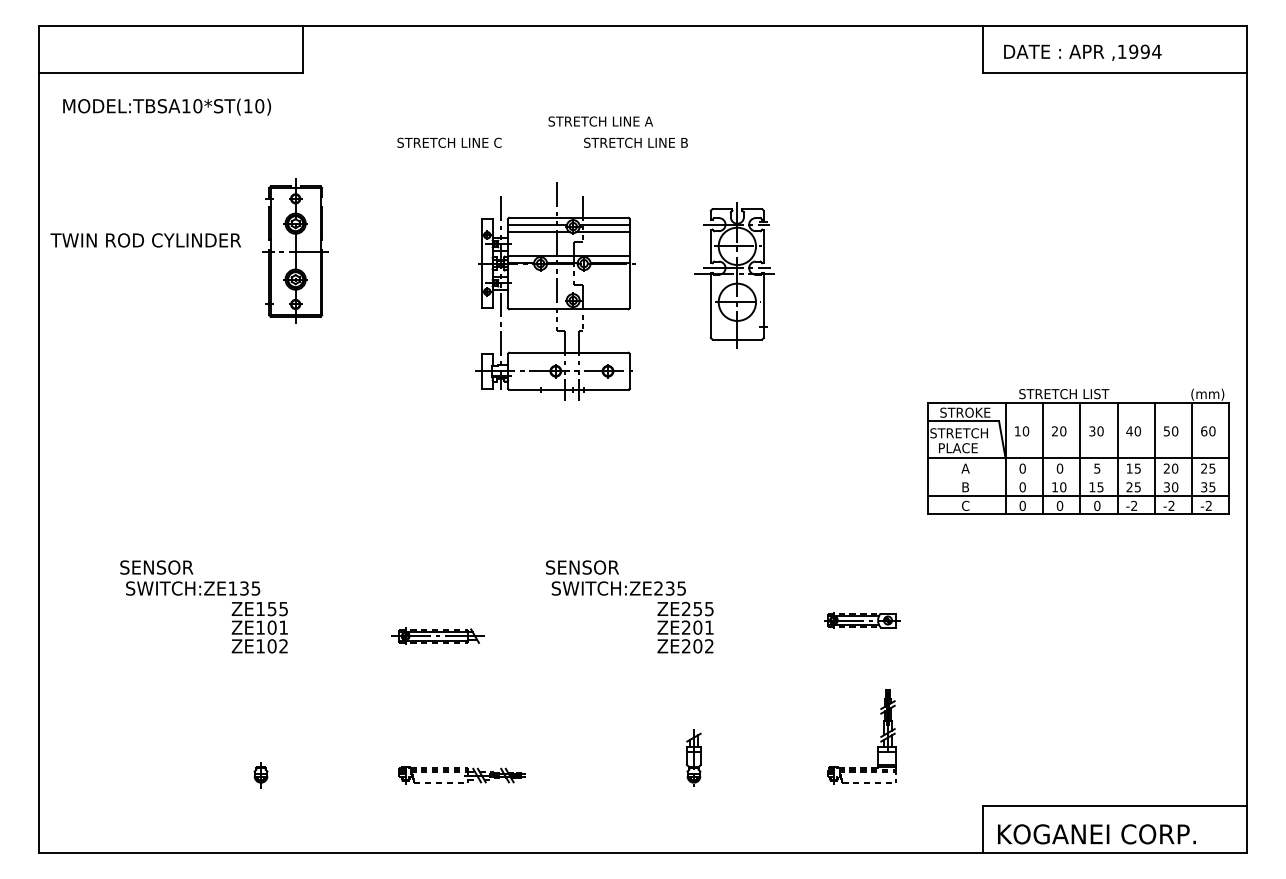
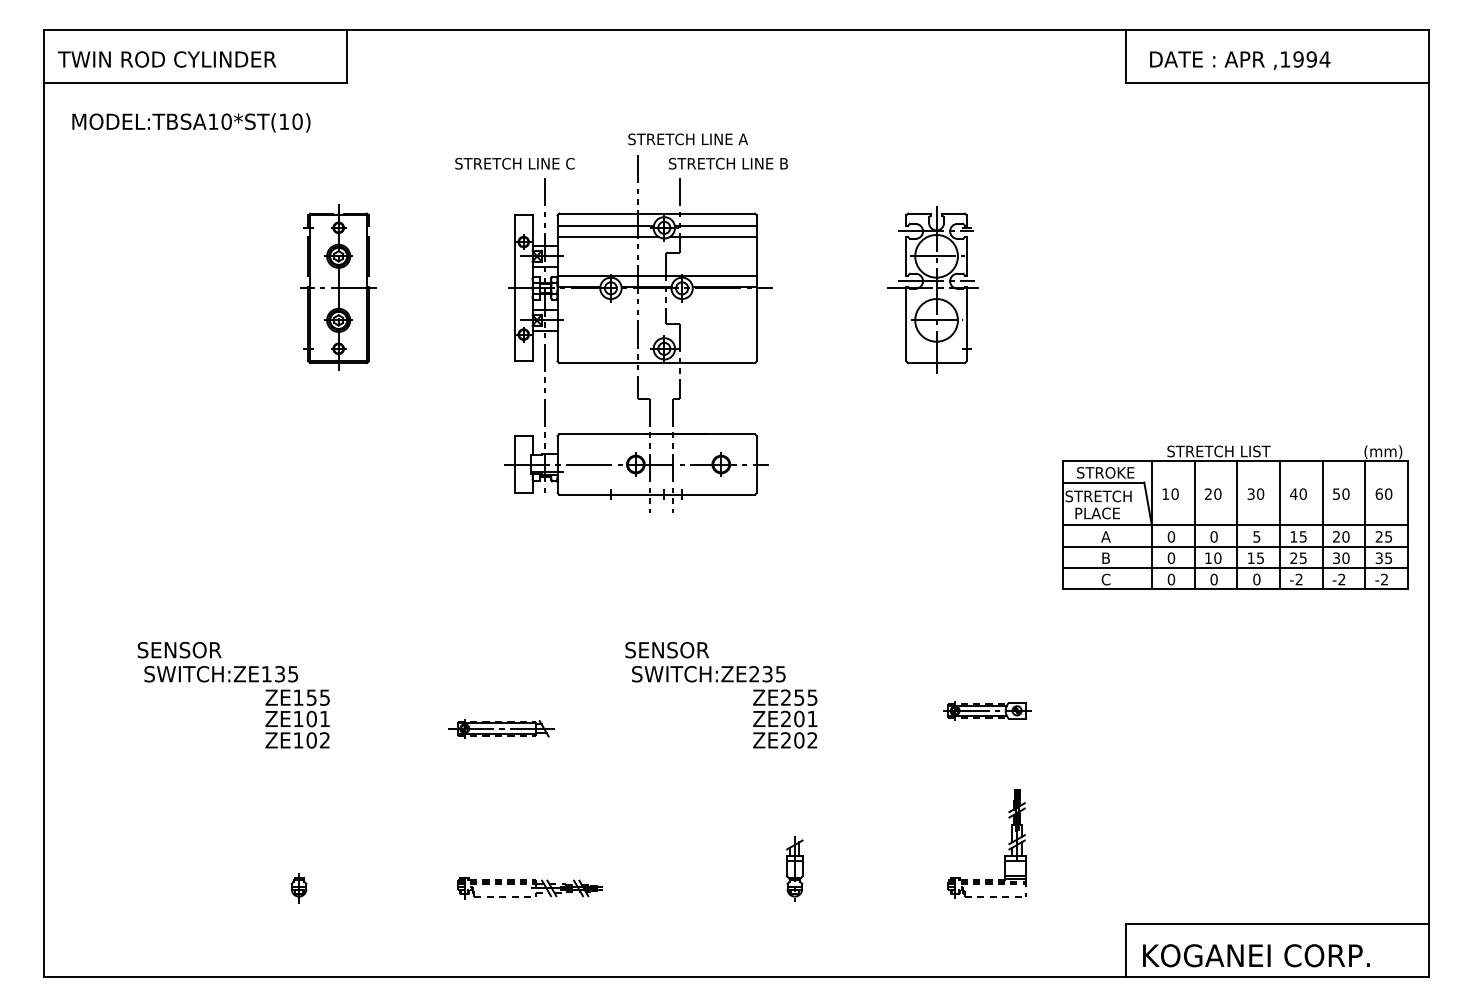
text: (145, 240) -> (166, 59), moved
part: (733, 275) -> (932, 289), moved
part: (557, 291) -> (638, 333), size x1.43
line: (1078, 477) -> (1235, 546), added

